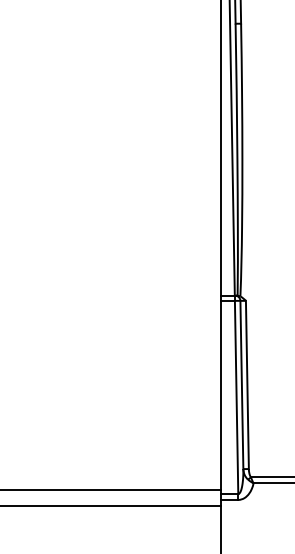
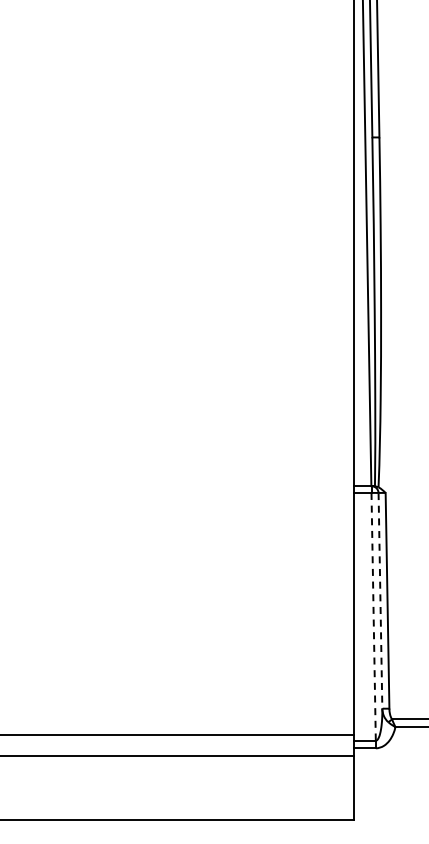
line: (241, 384) -> (380, 600), solid -> dashed
line: (236, 397) -> (373, 616), solid -> dashed

